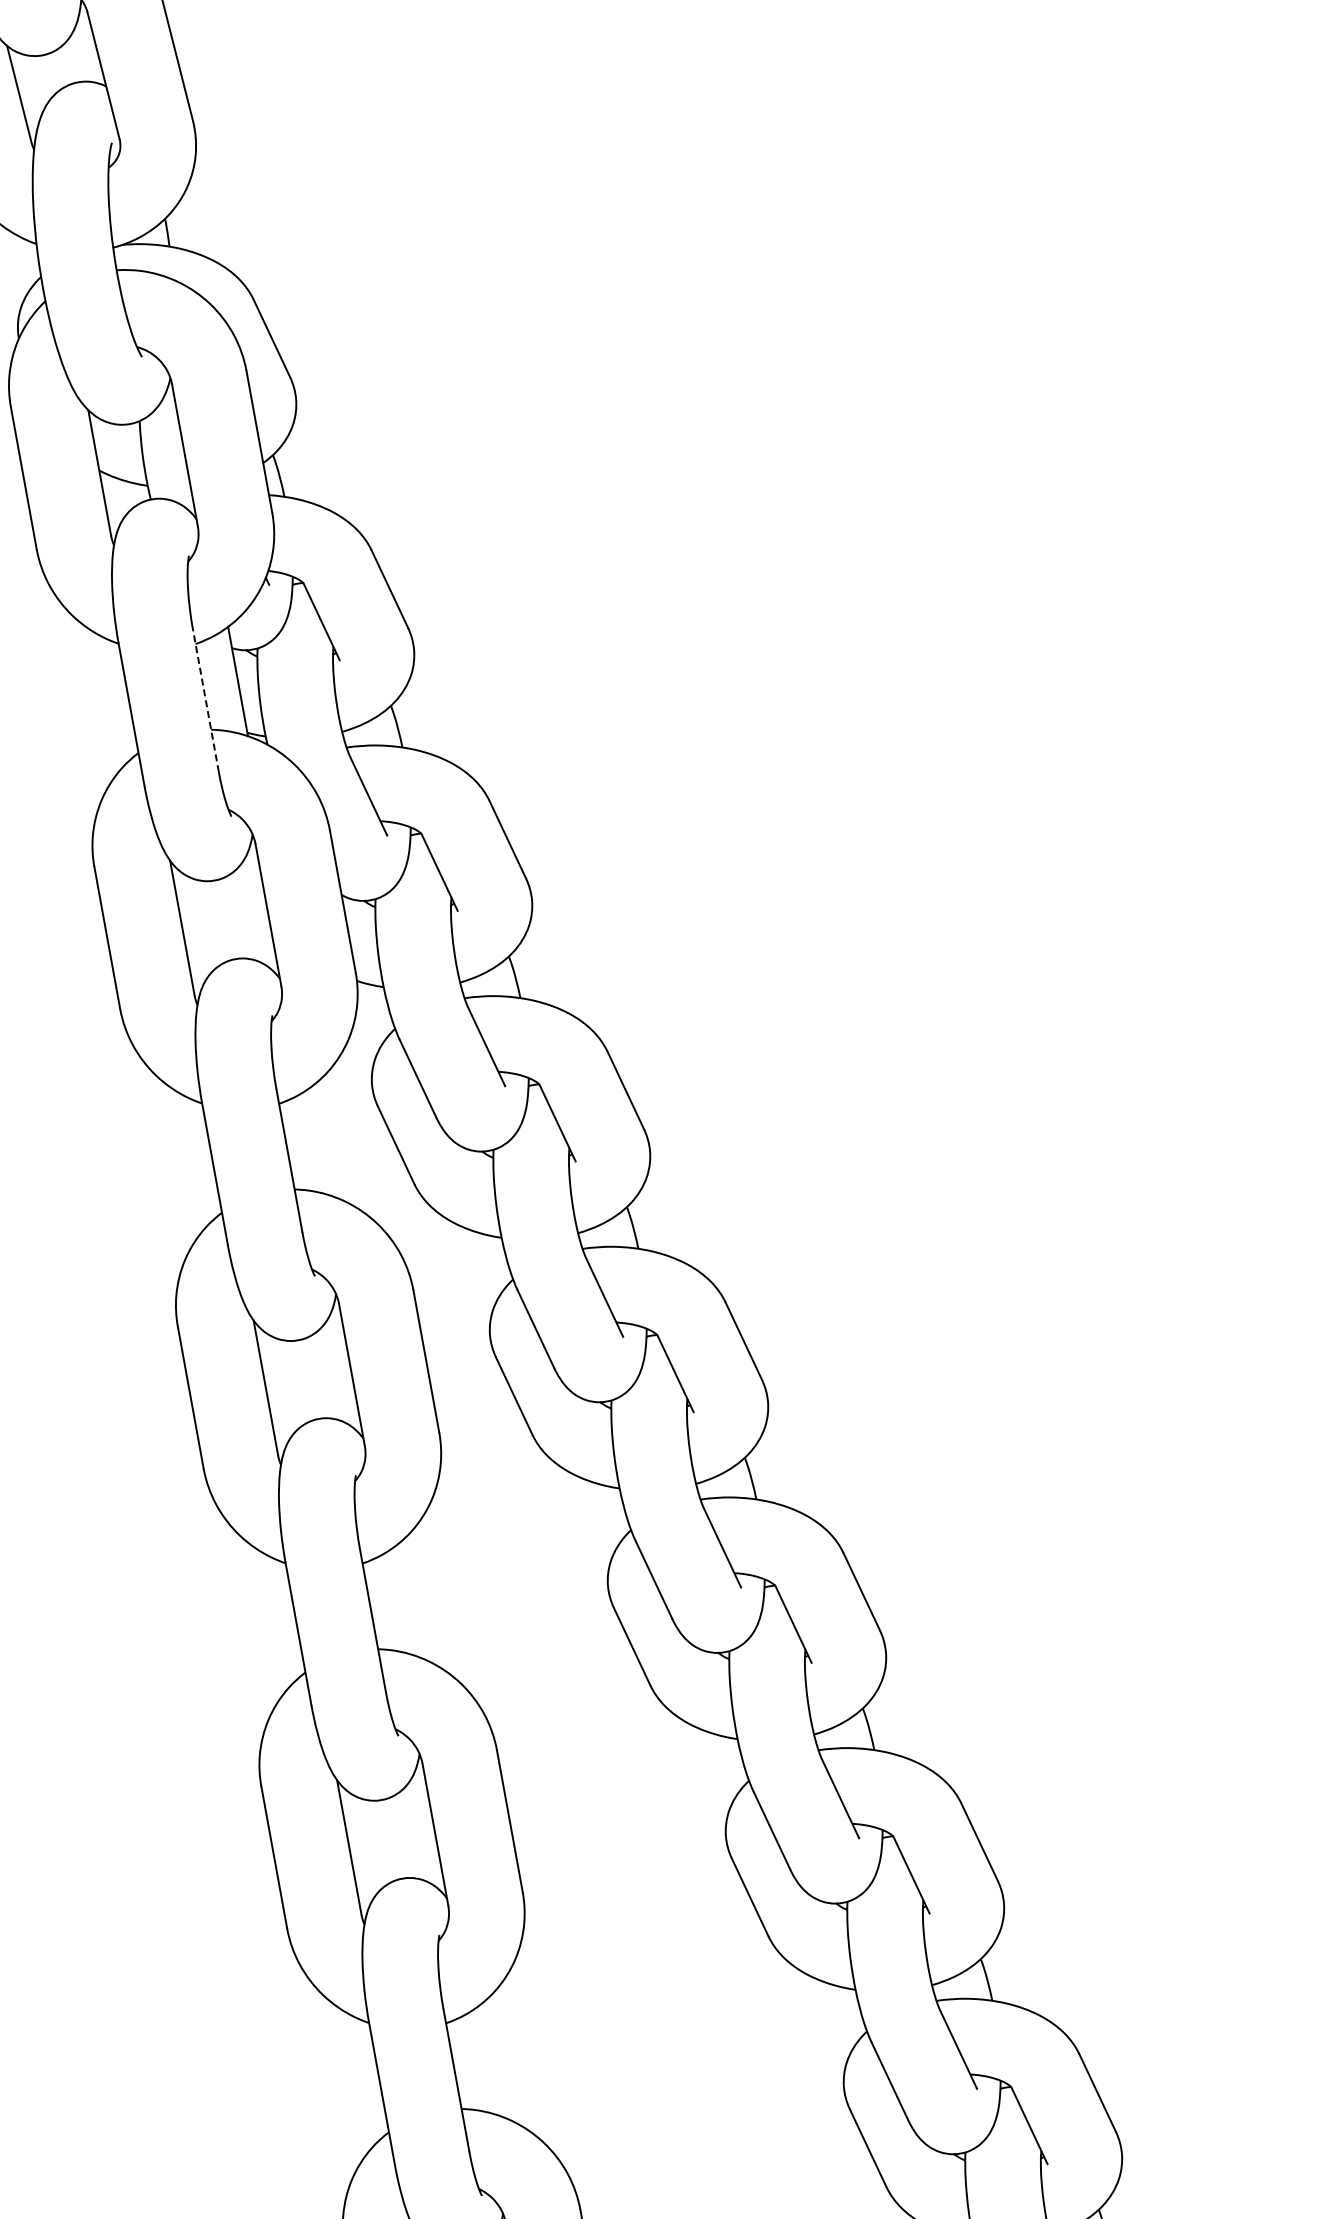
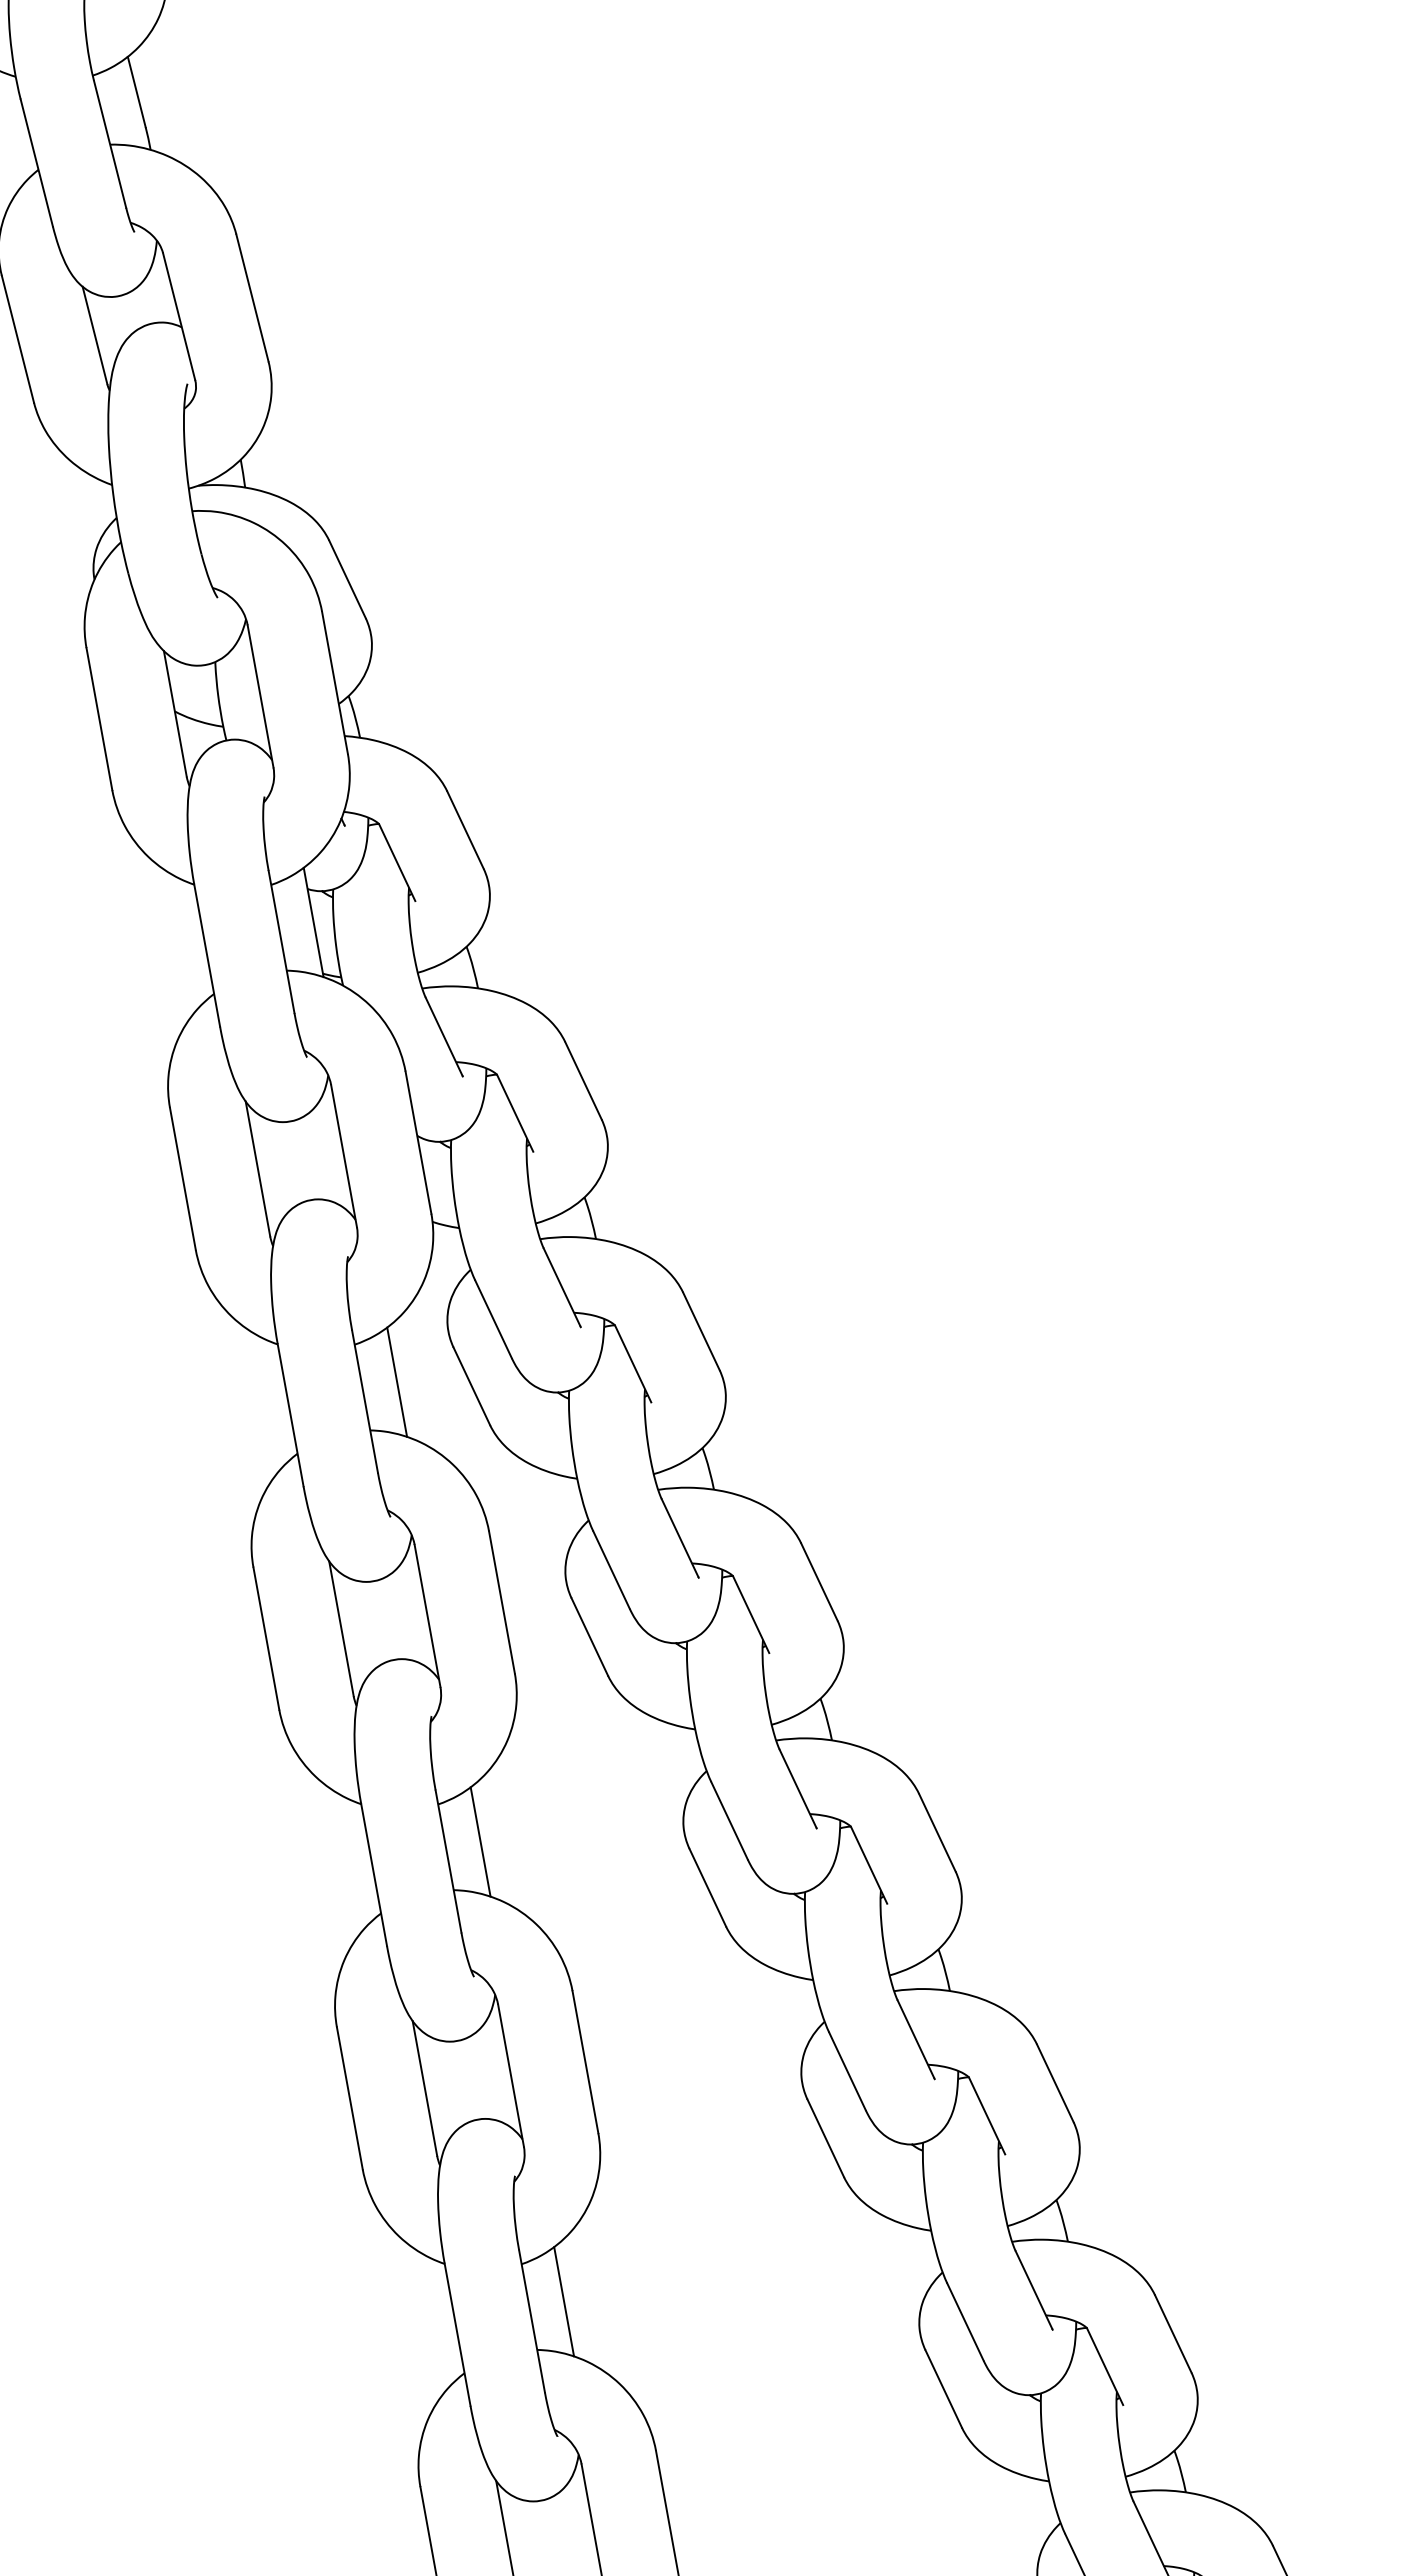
line: (205, 700) -> (281, 941), dashed -> solid
line: (321, 1140) -> (397, 1381), added
line: (404, 1600) -> (480, 1841), added
line: (488, 2060) -> (564, 2301), added

